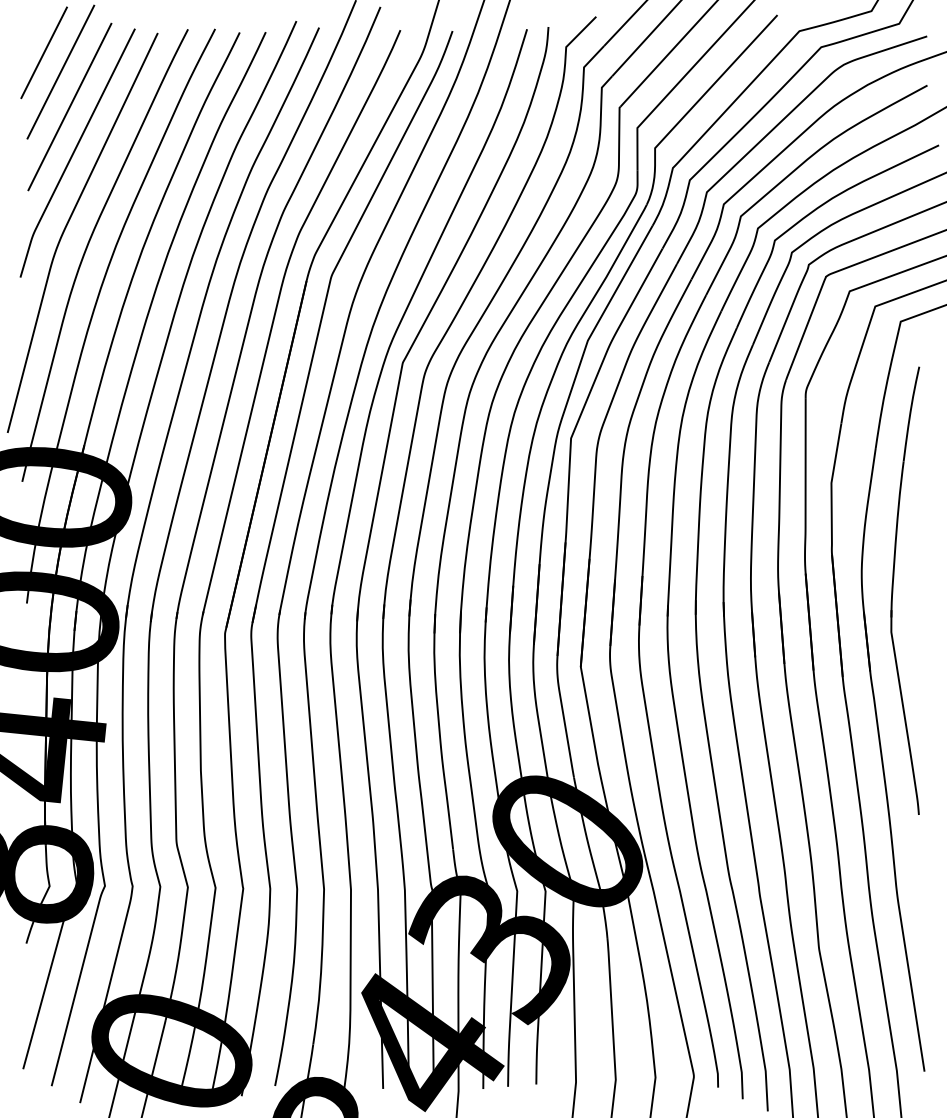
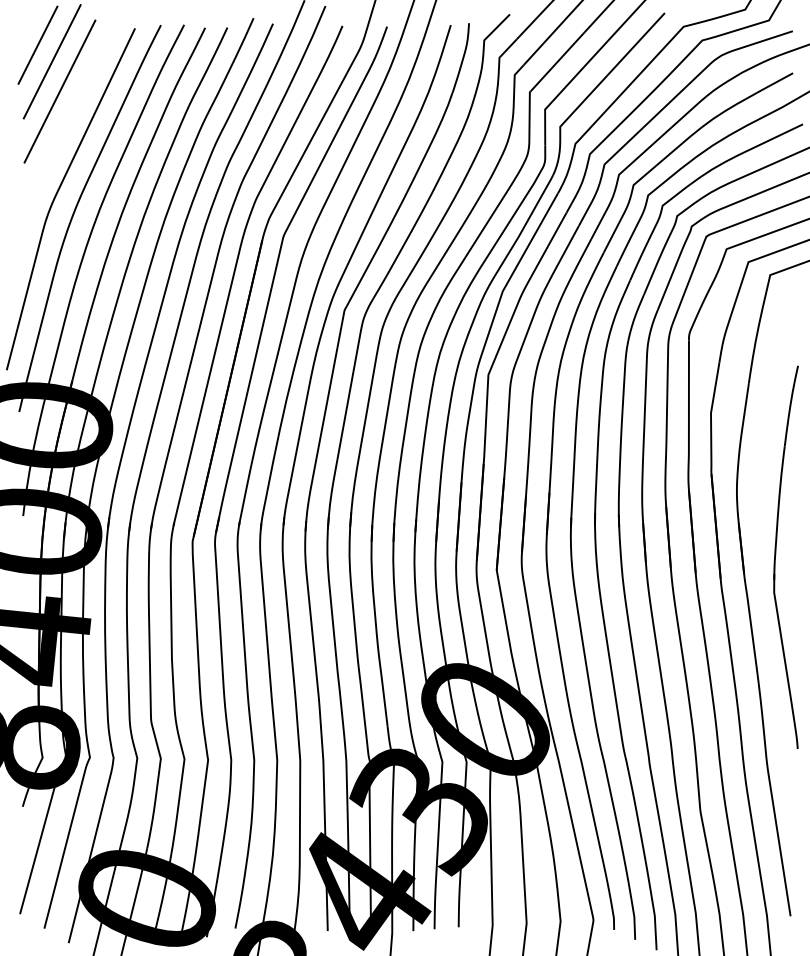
curve: (75, 151) -> (64, 129), removed
part: (893, 590) -> (776, 557), moved

